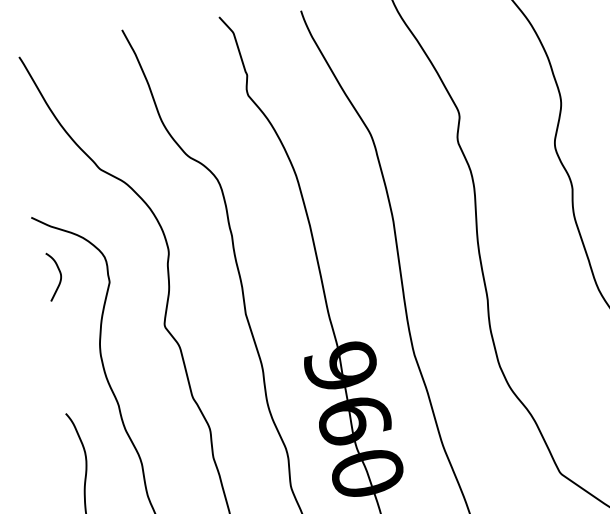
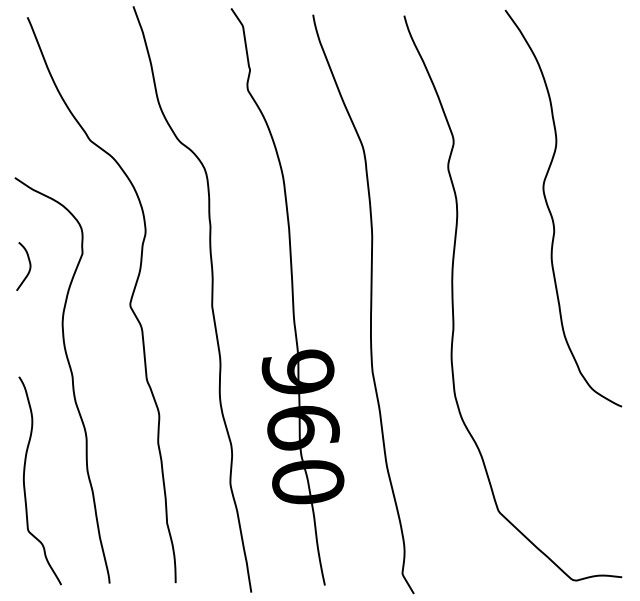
curve: (60, 275) -> (29, 266), moved

